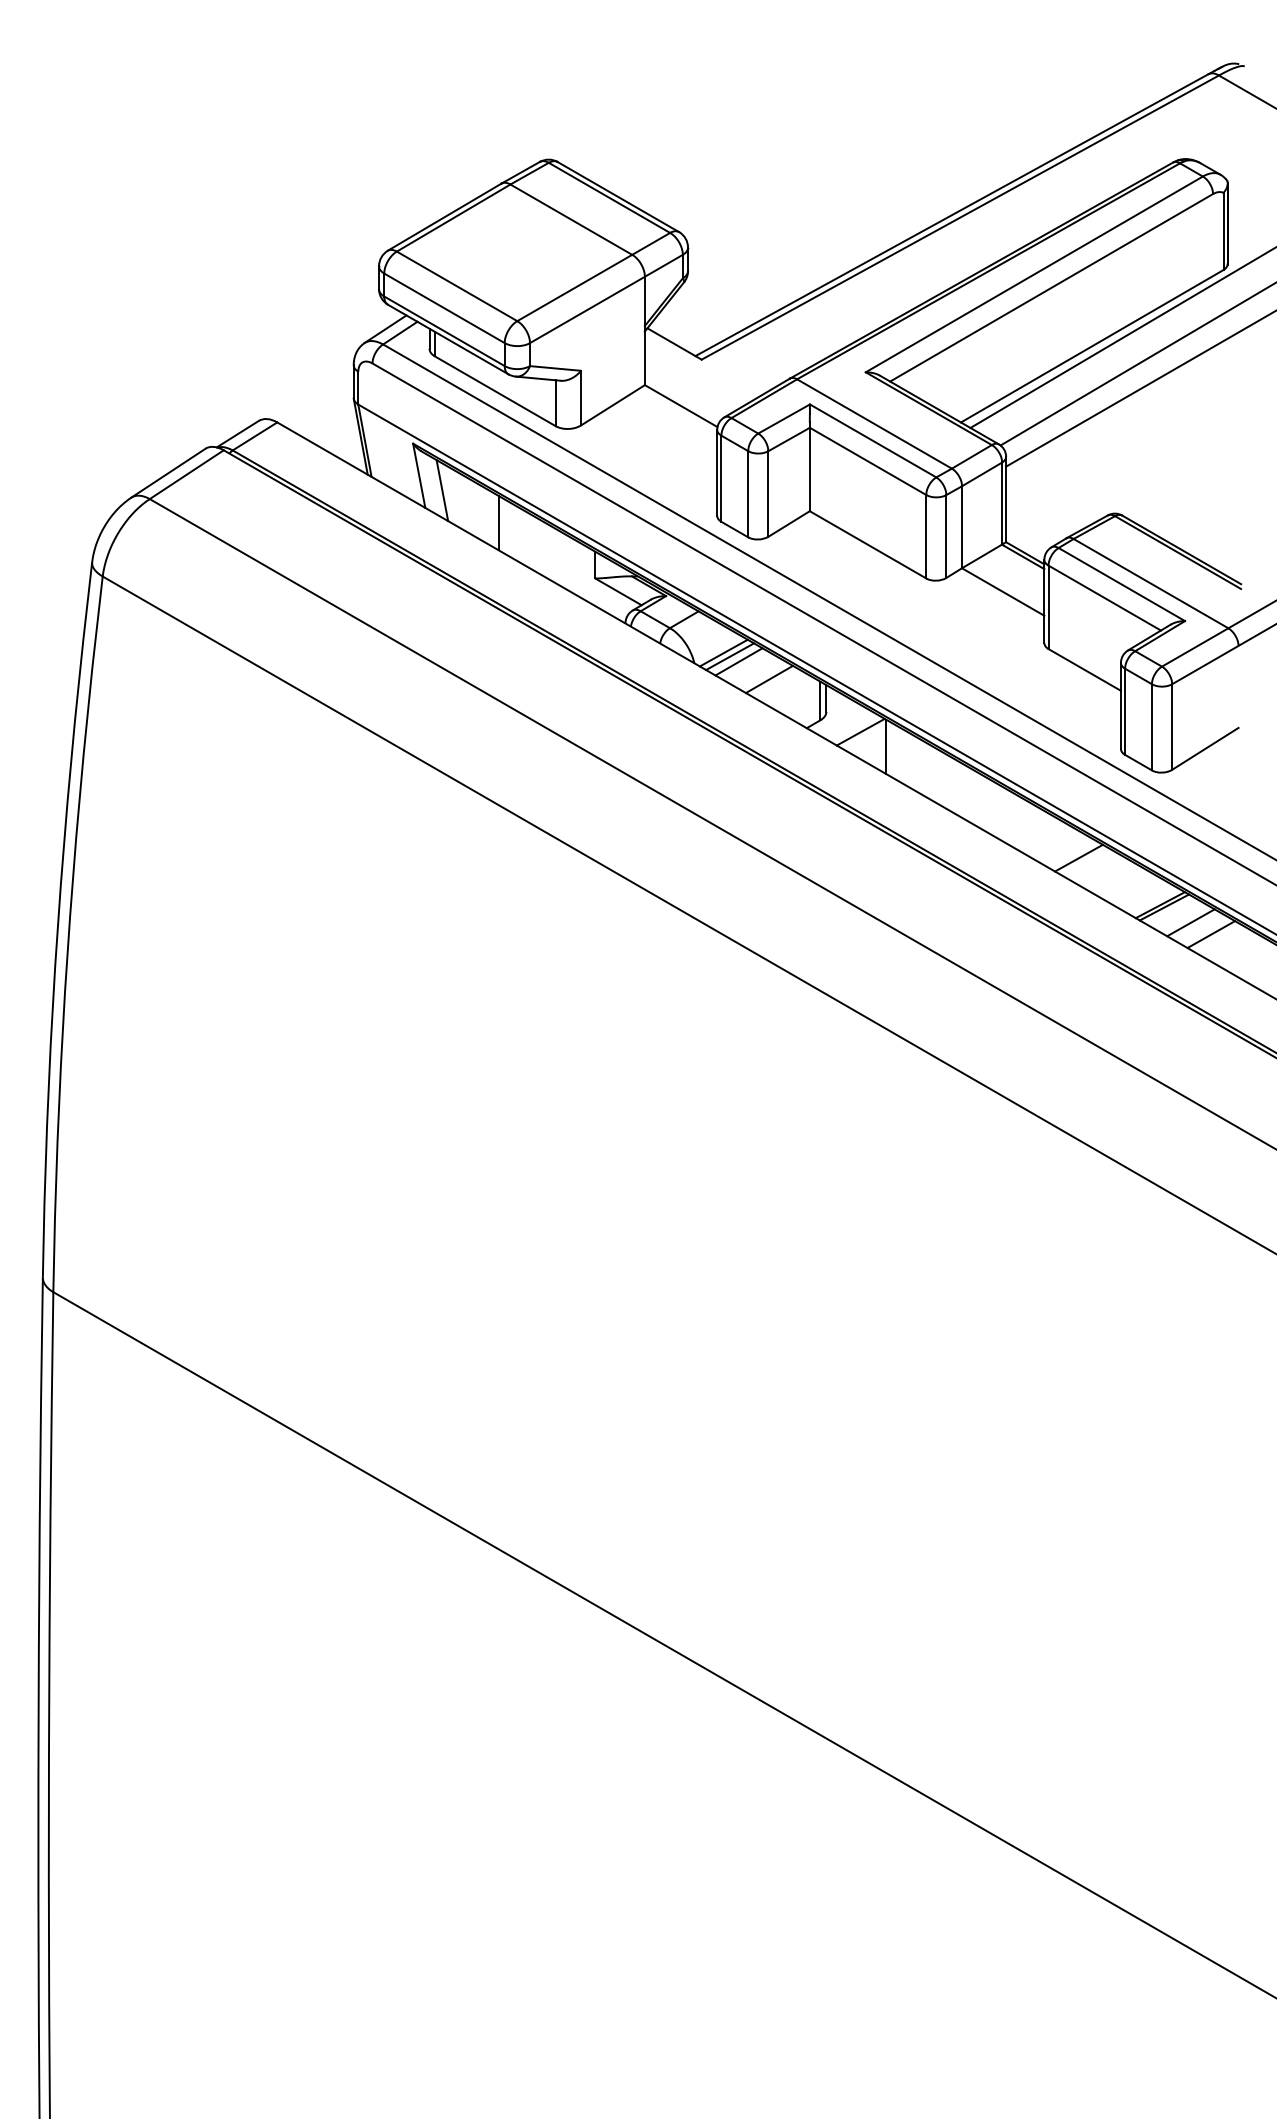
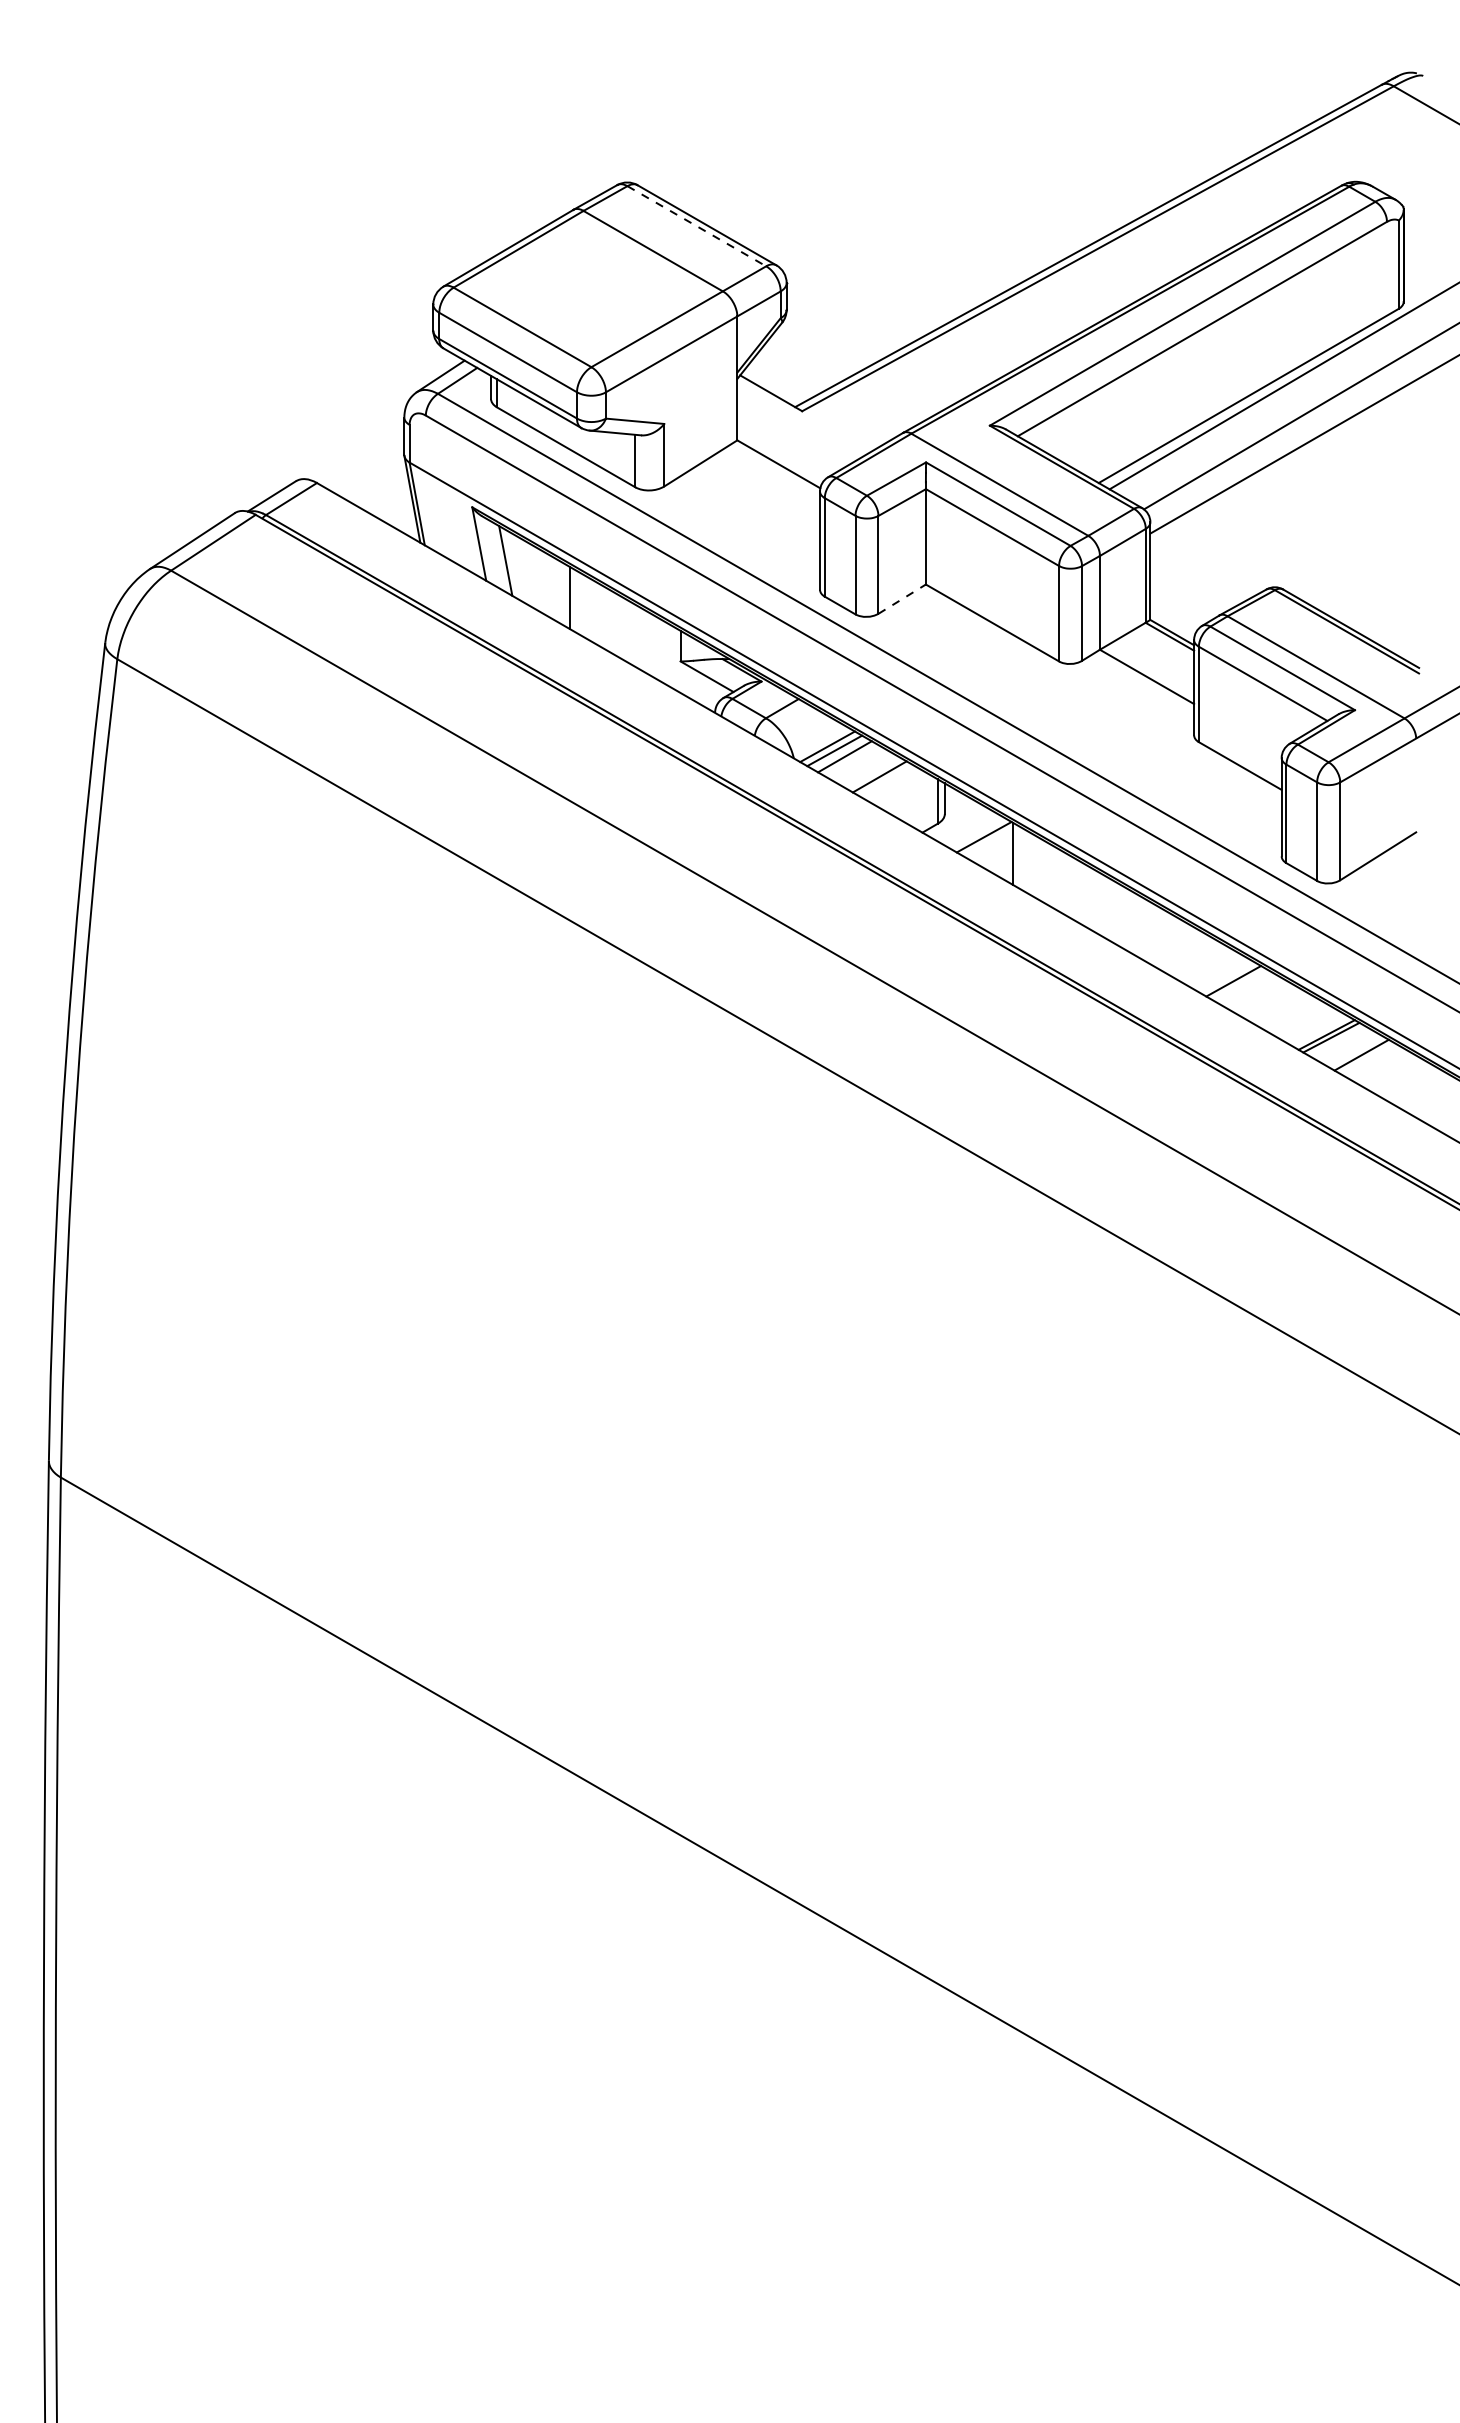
line: (610, 198) -> (697, 226), solid -> dashed
line: (789, 524) -> (902, 599), solid -> dashed
line: (1210, 934) -> (1384, 1068), removed

